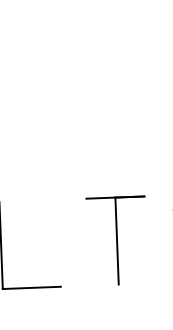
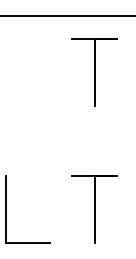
part: (110, 62) -> (94, 72), added

